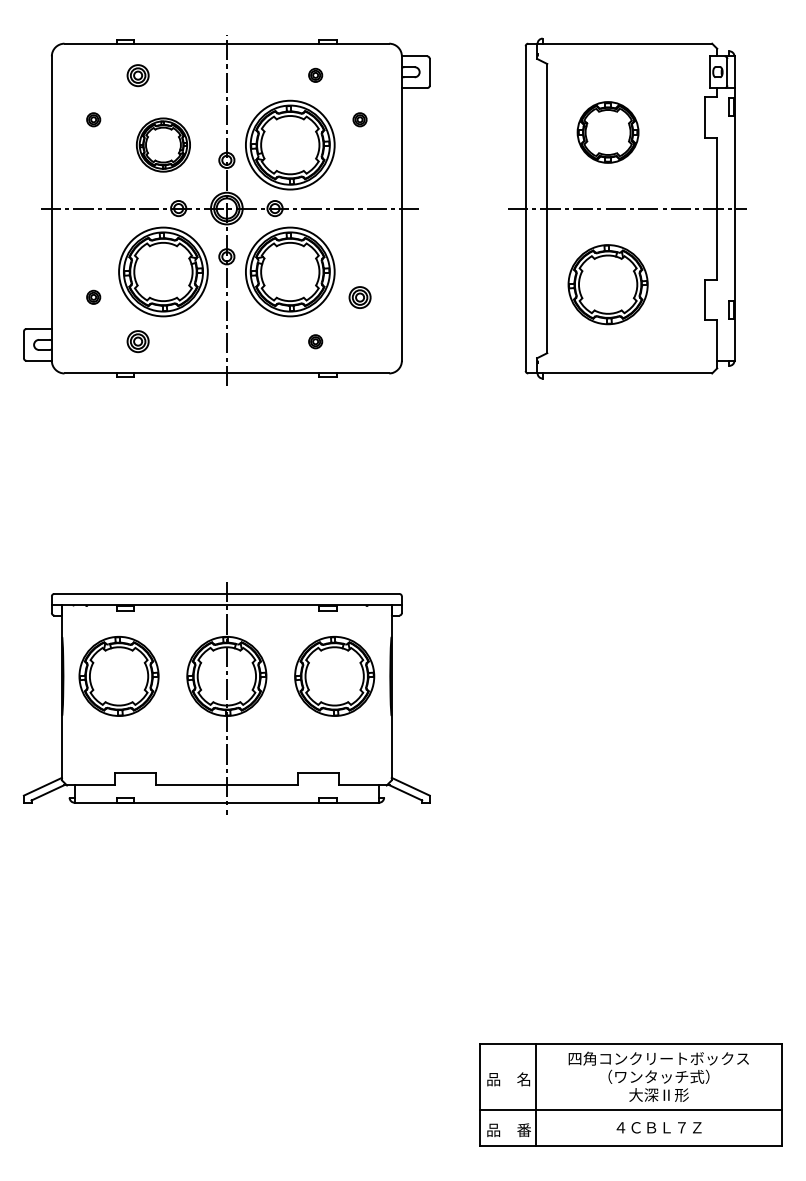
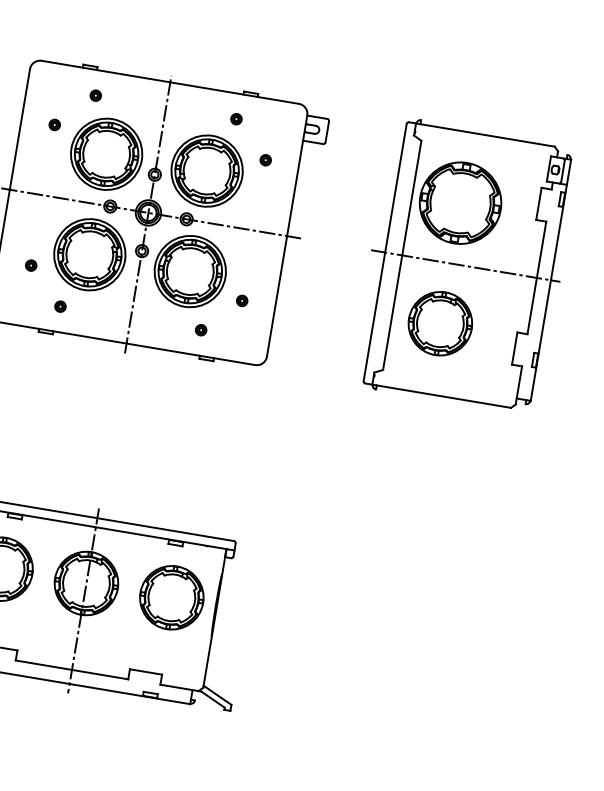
part: (137, 74) -> (95, 94), size x0.62
part: (607, 132) -> (460, 203), size x1.67
part: (163, 144) -> (106, 153), size x1.67
part: (359, 296) -> (241, 300), size x0.62
part: (137, 341) -> (60, 306), size x0.62

